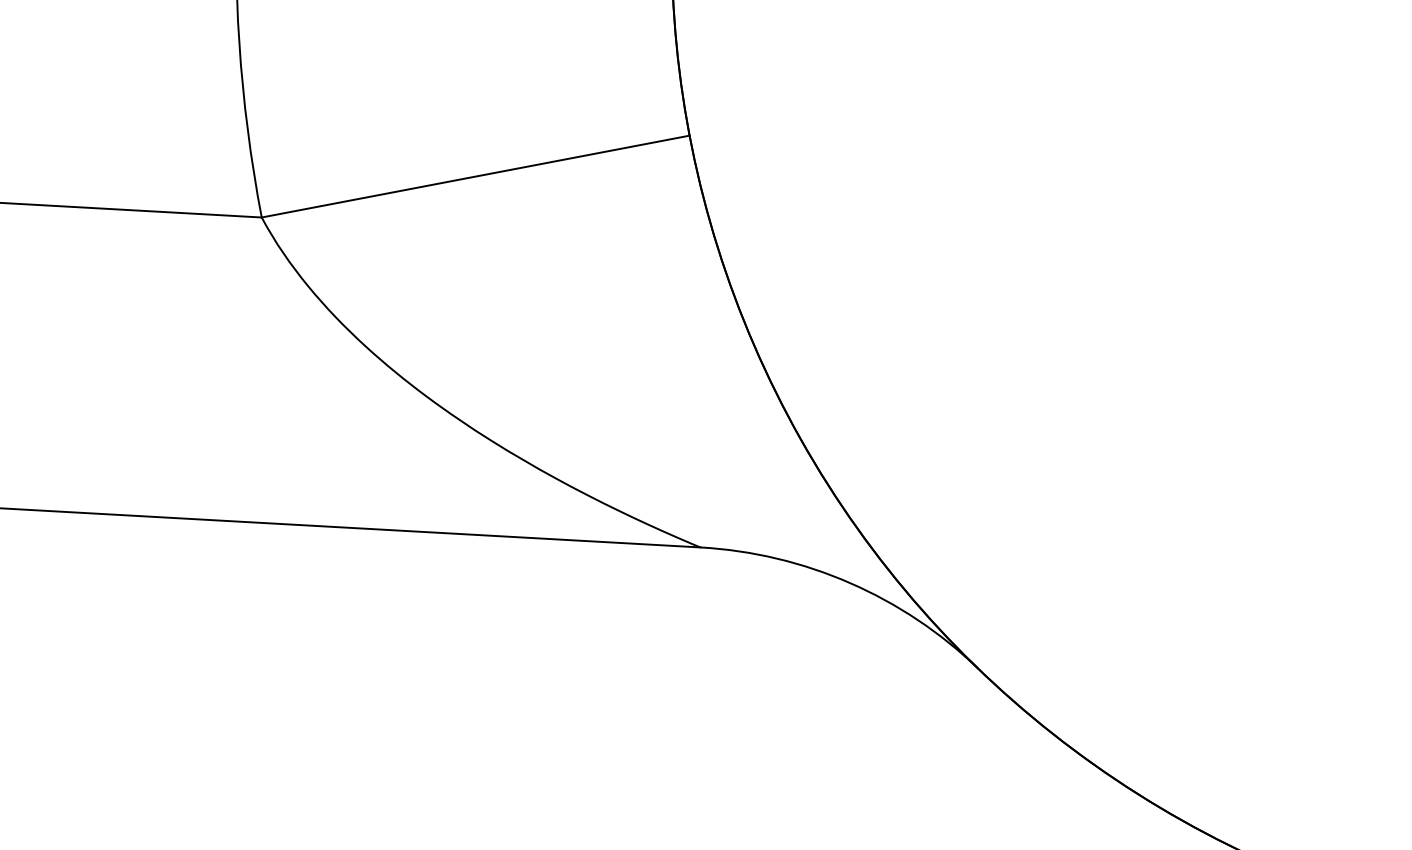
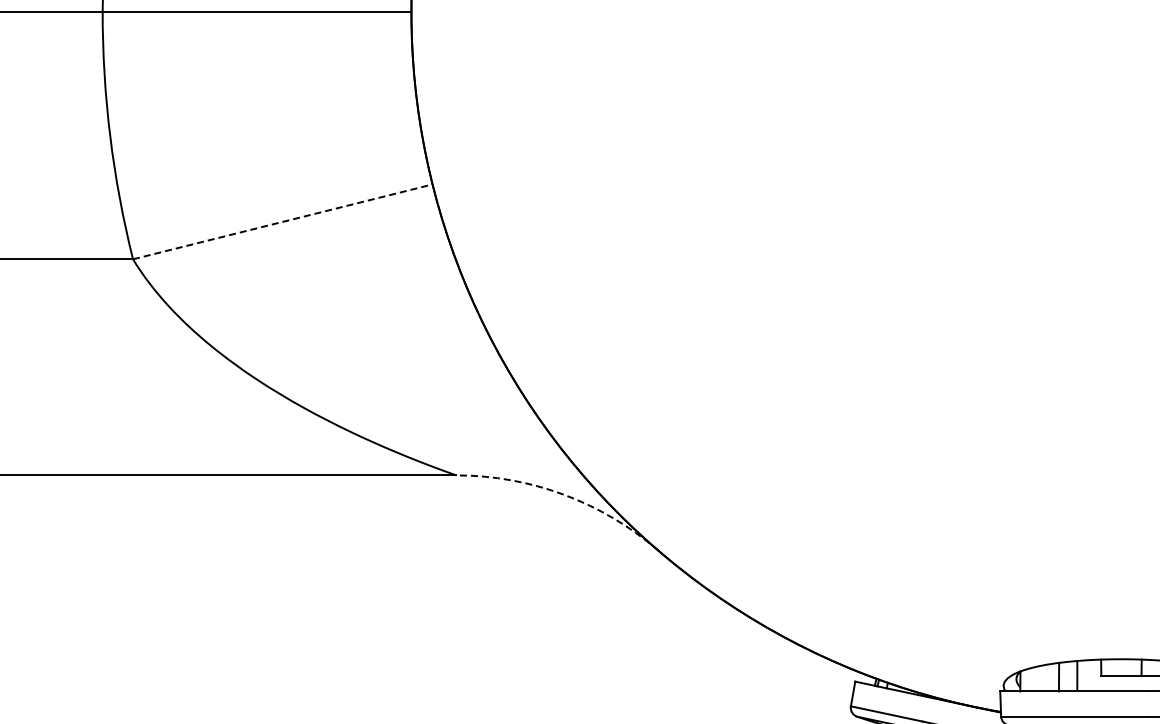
line: (476, 176) -> (283, 221), solid -> dashed
arc: (849, 582) -> (563, 494), solid -> dashed

